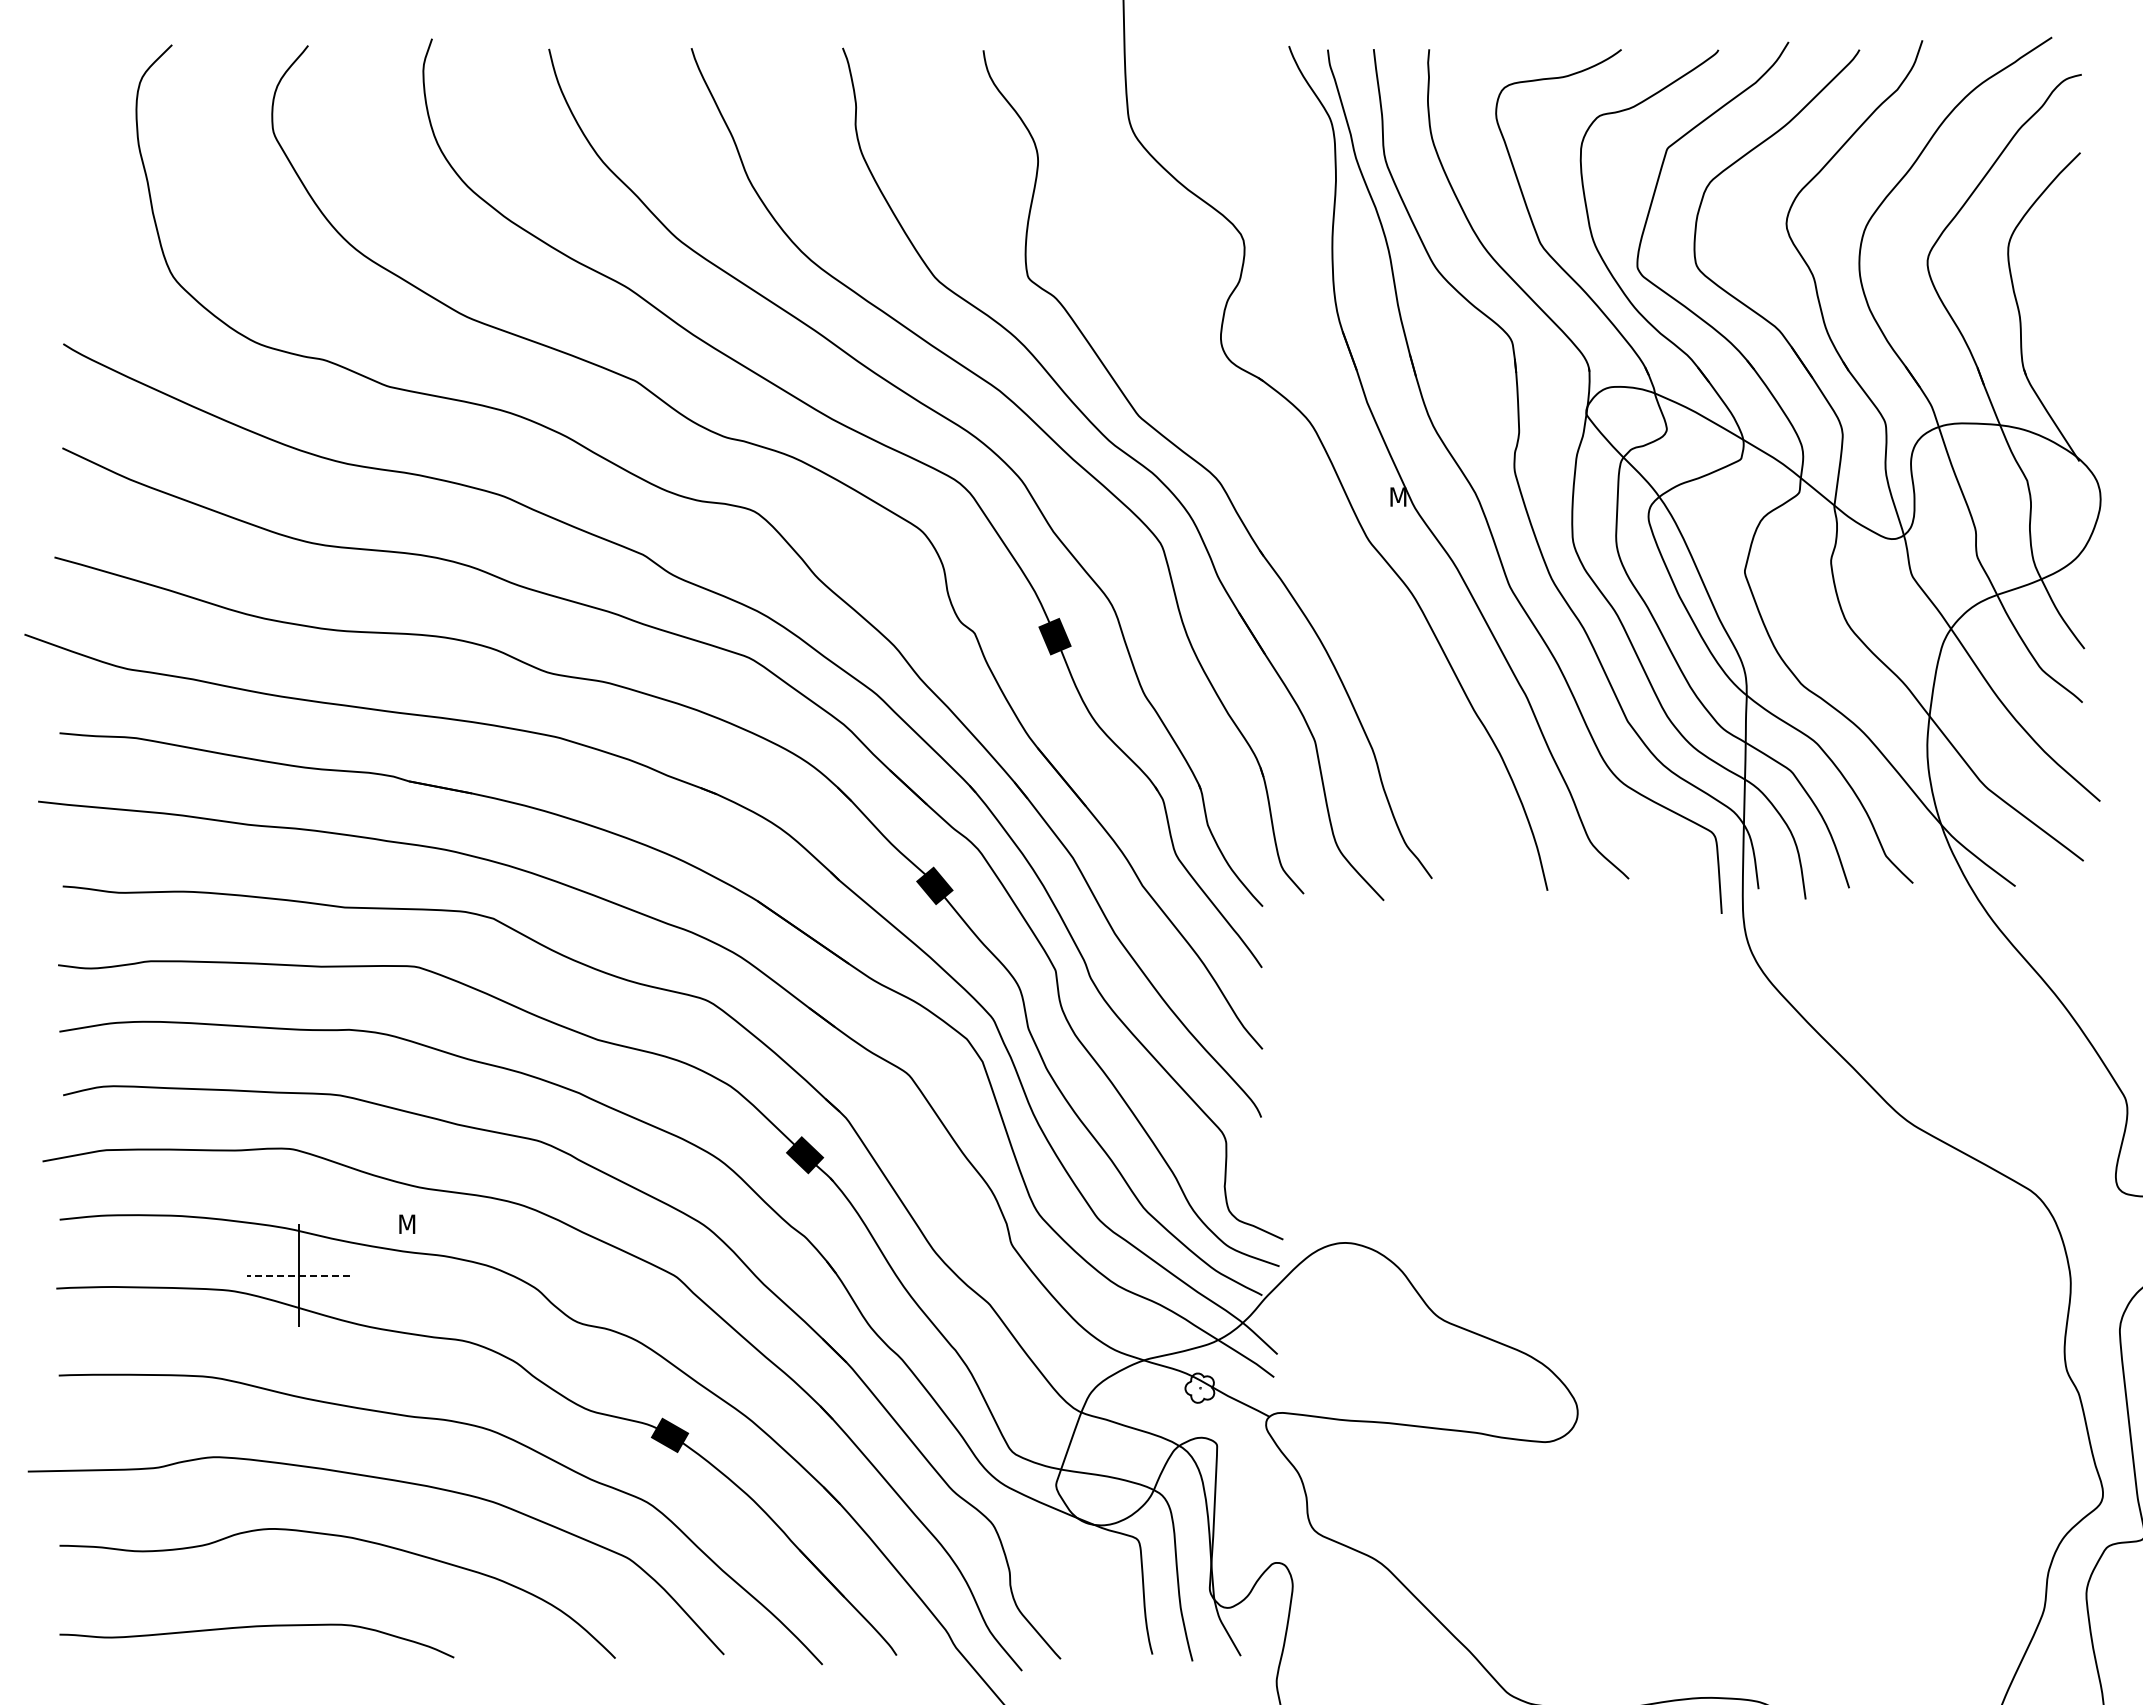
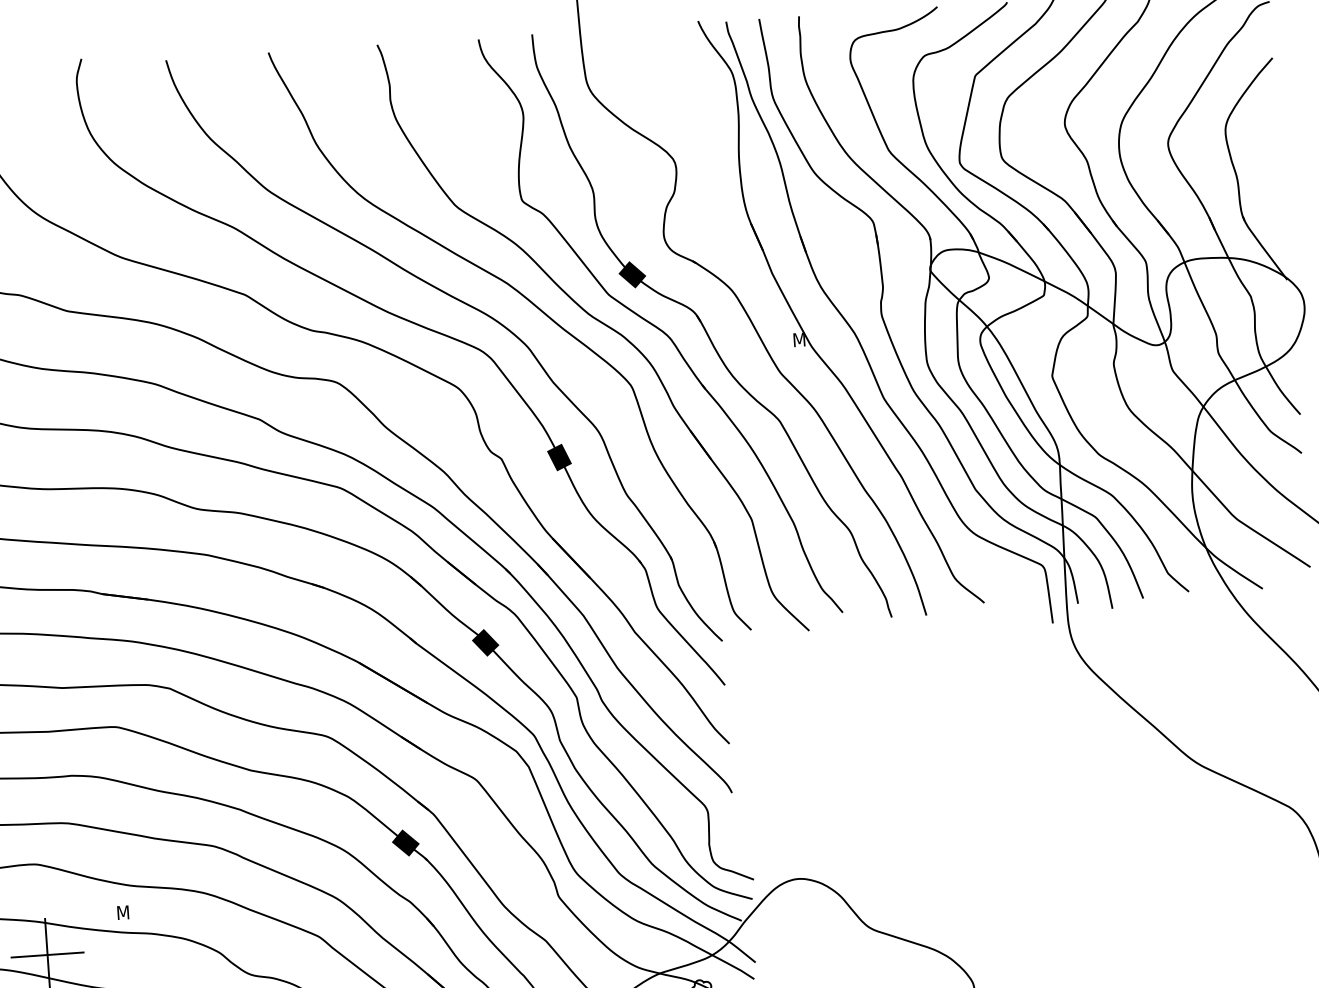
part: (1270, 474) -> (706, 330), added
line: (298, 1275) -> (47, 955), dashed -> solid

